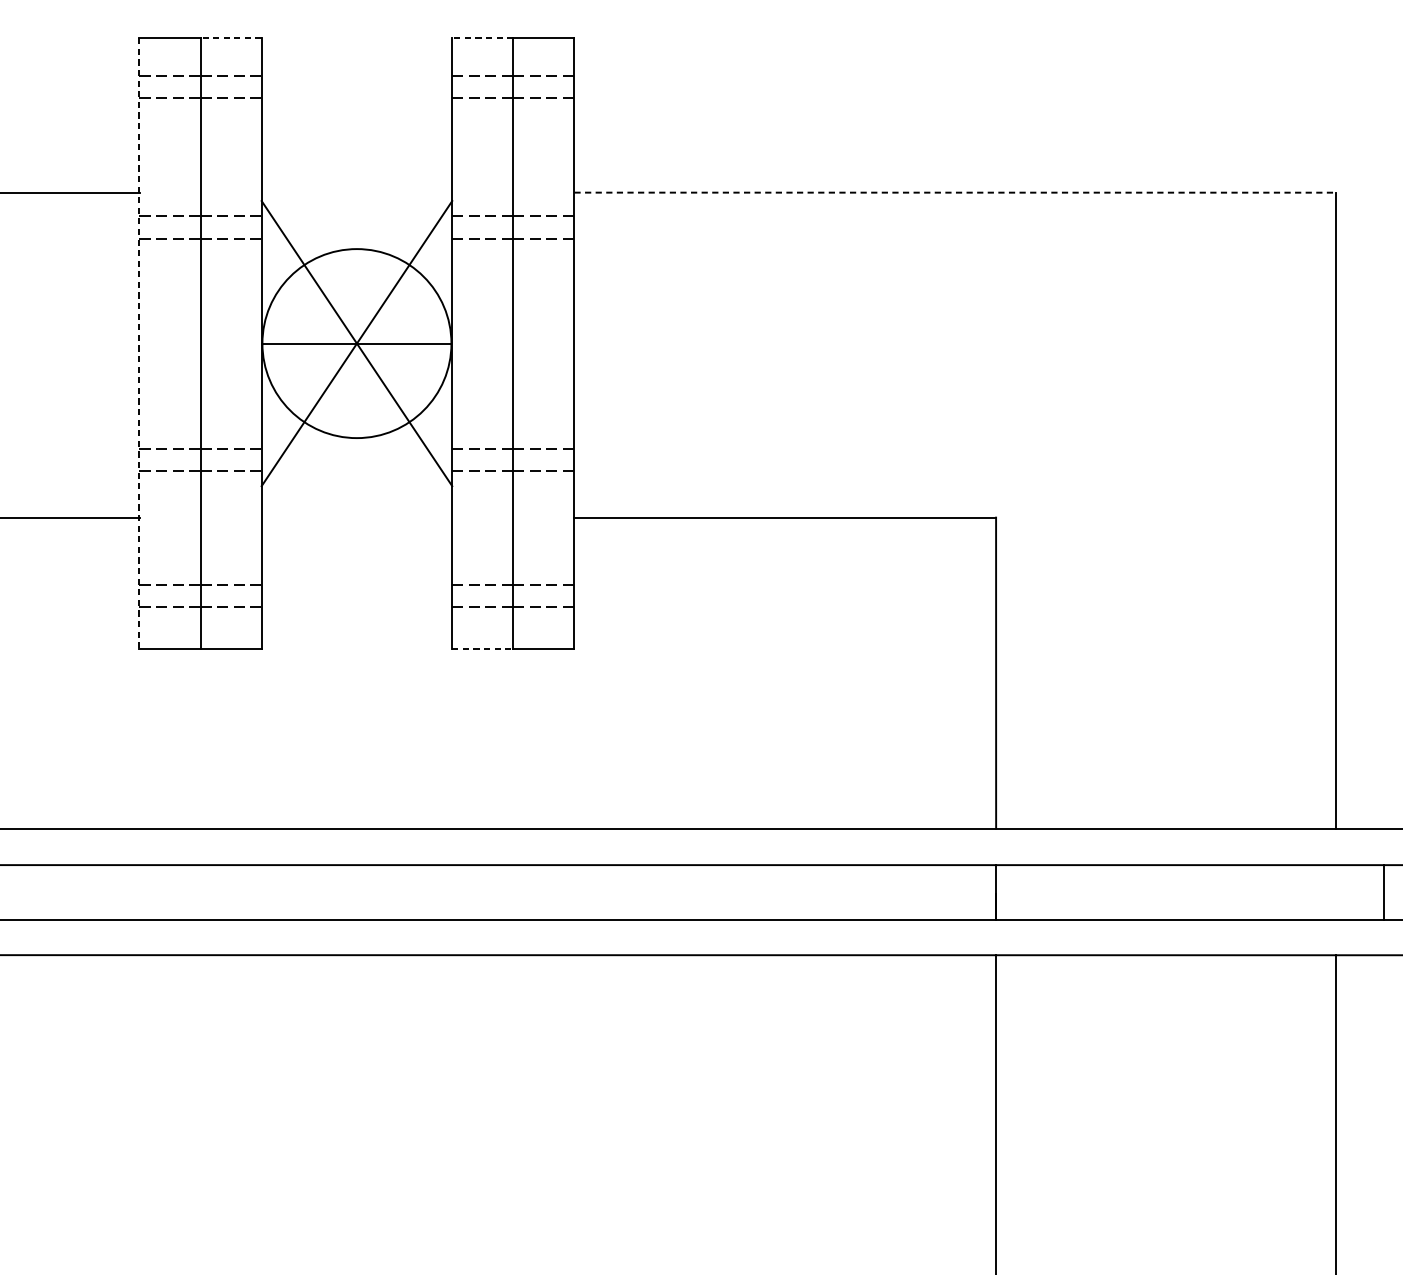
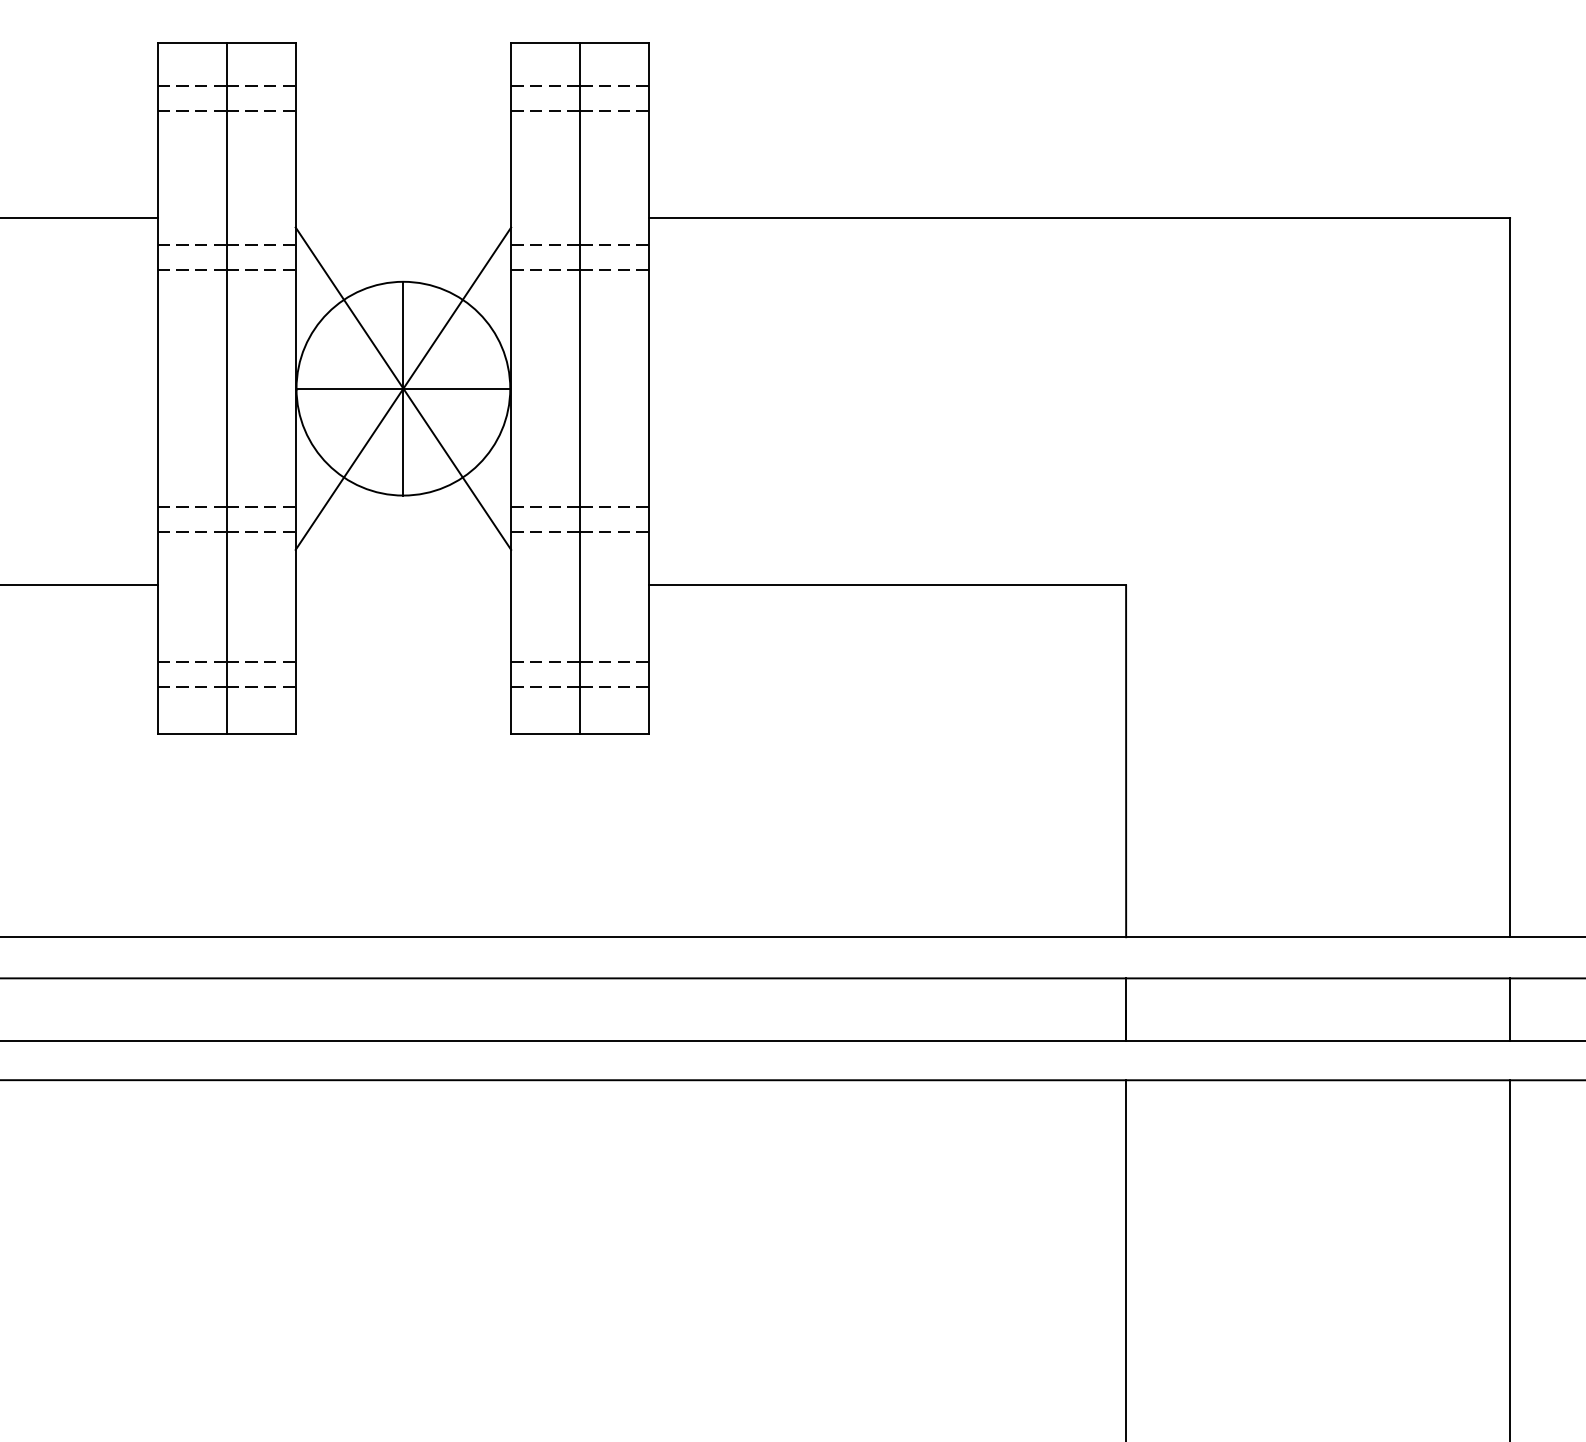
line: (231, 38) -> (261, 43), dashed -> solid
line: (482, 38) -> (545, 43), dashed -> solid
line: (955, 193) -> (1080, 218), dashed -> solid
line: (357, 343) -> (403, 388), added
line: (139, 344) -> (157, 389), dashed -> solid
line: (482, 649) -> (545, 734), dashed -> solid
line: (1384, 892) -> (1510, 1009), moved

